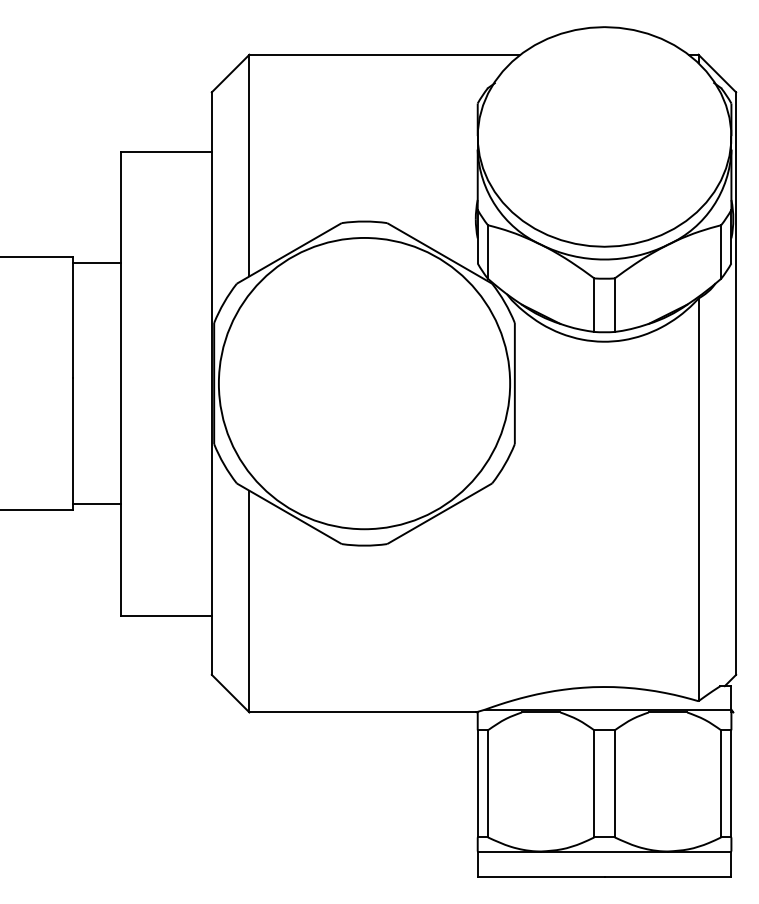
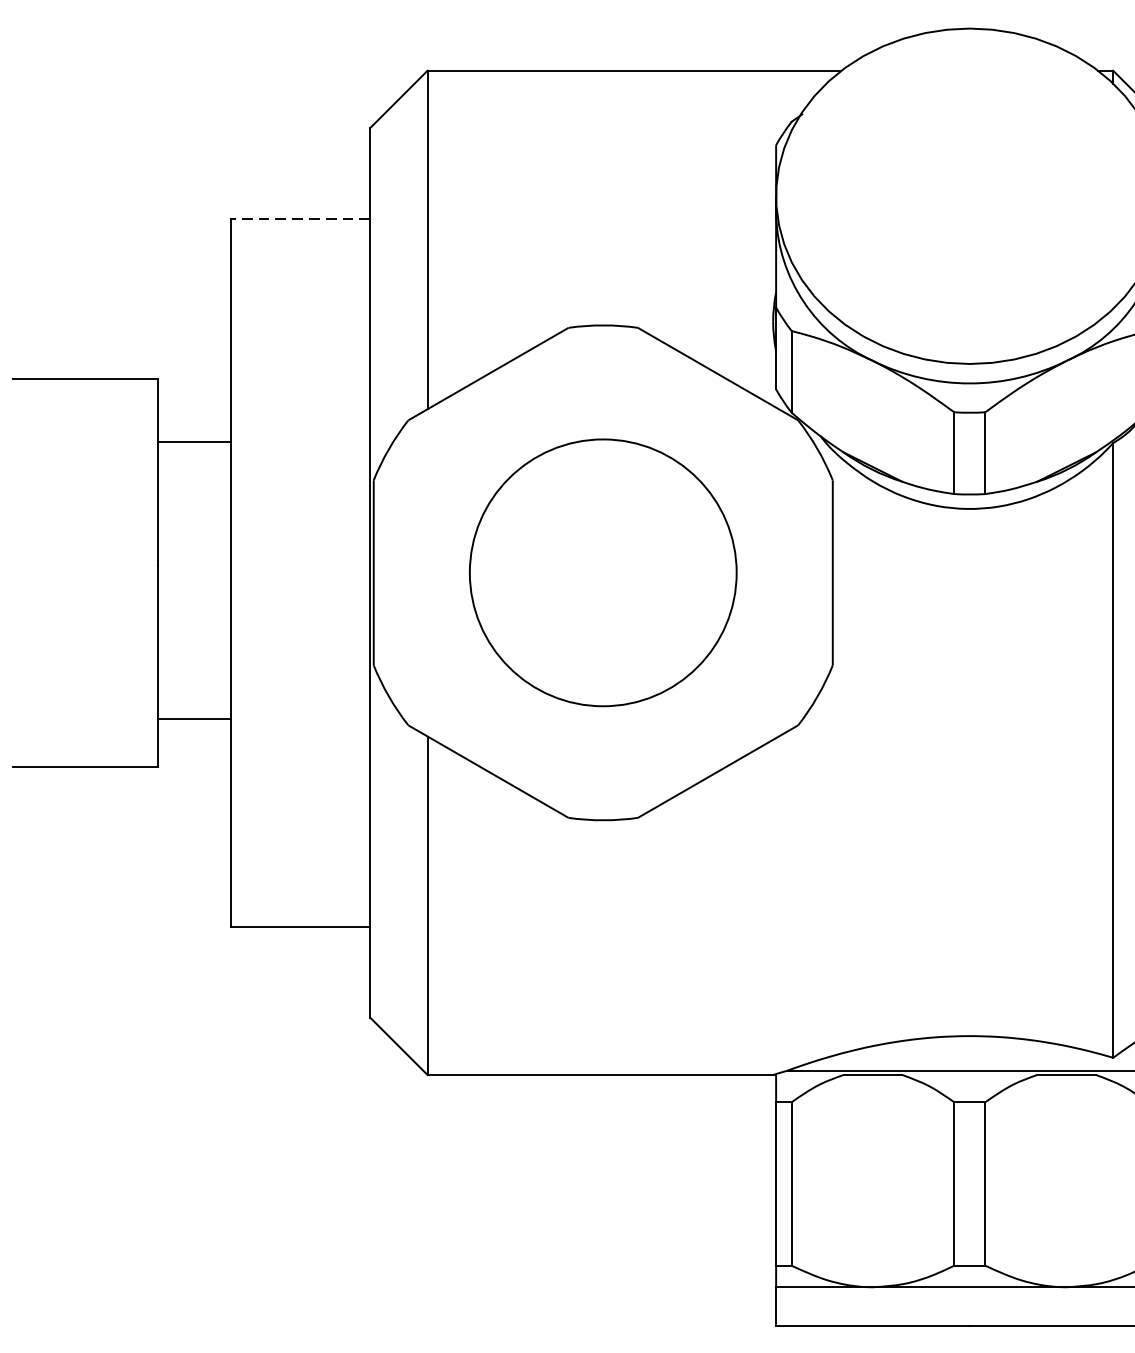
line: (166, 151) -> (300, 218), solid -> dashed
line: (96, 262) -> (194, 441), moved
circle: (364, 383) -> (603, 572), size x0.6
line: (96, 504) -> (194, 719), moved

